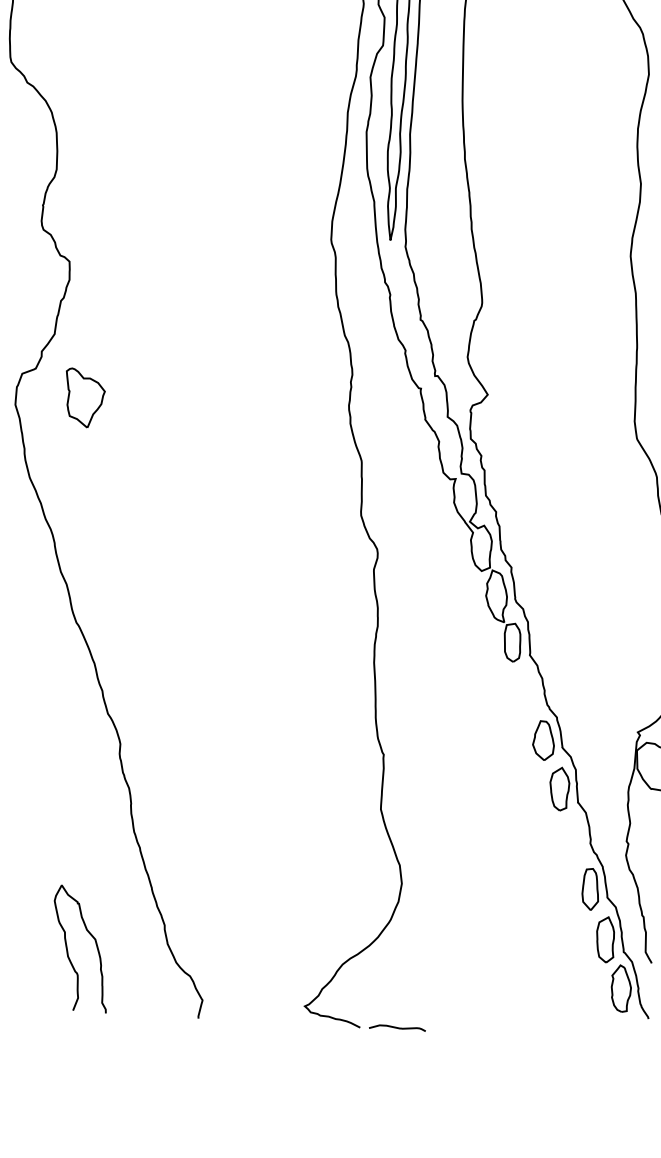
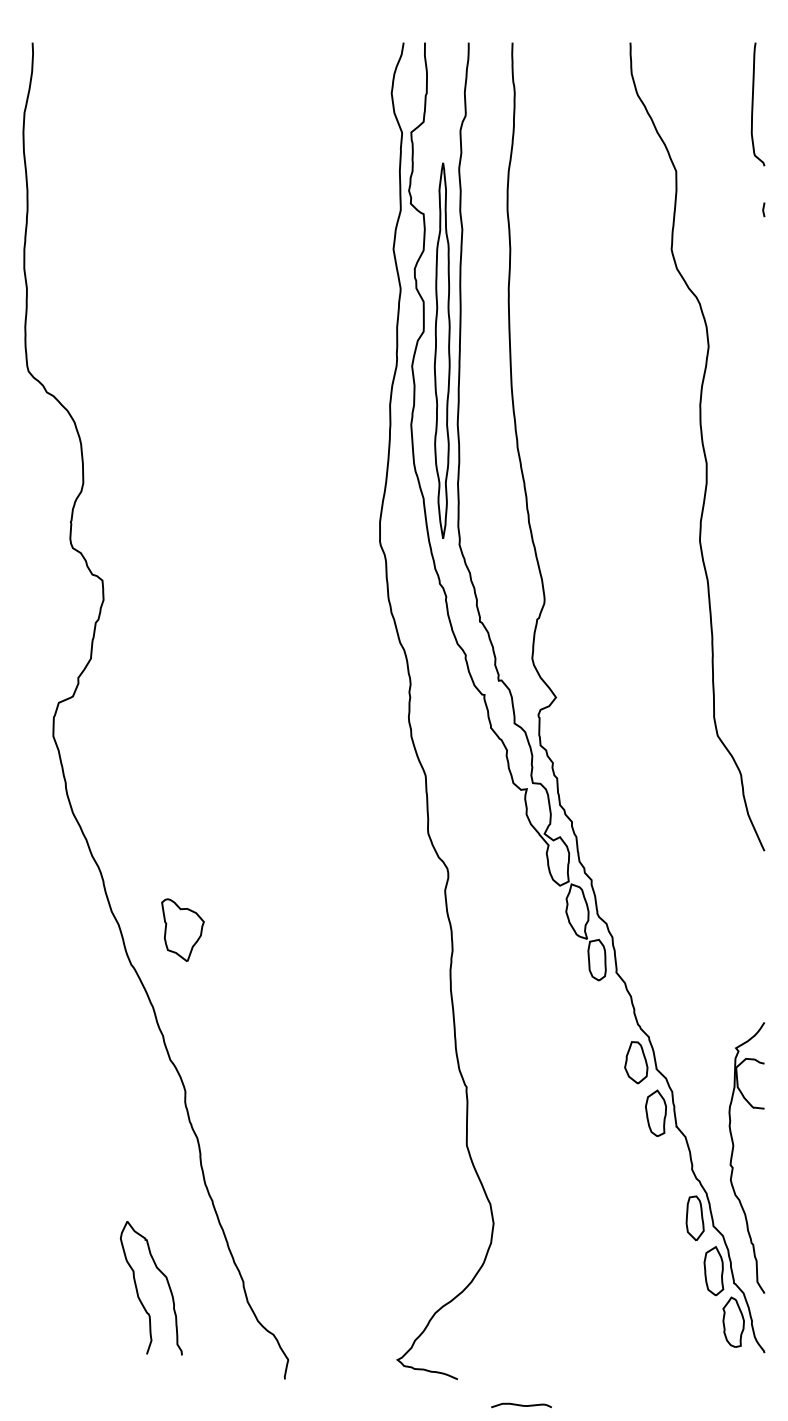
part: (84, 397) -> (182, 929), moved
curve: (68, 952) -> (138, 1292), moved
curve: (397, 1027) -> (521, 1405), moved

